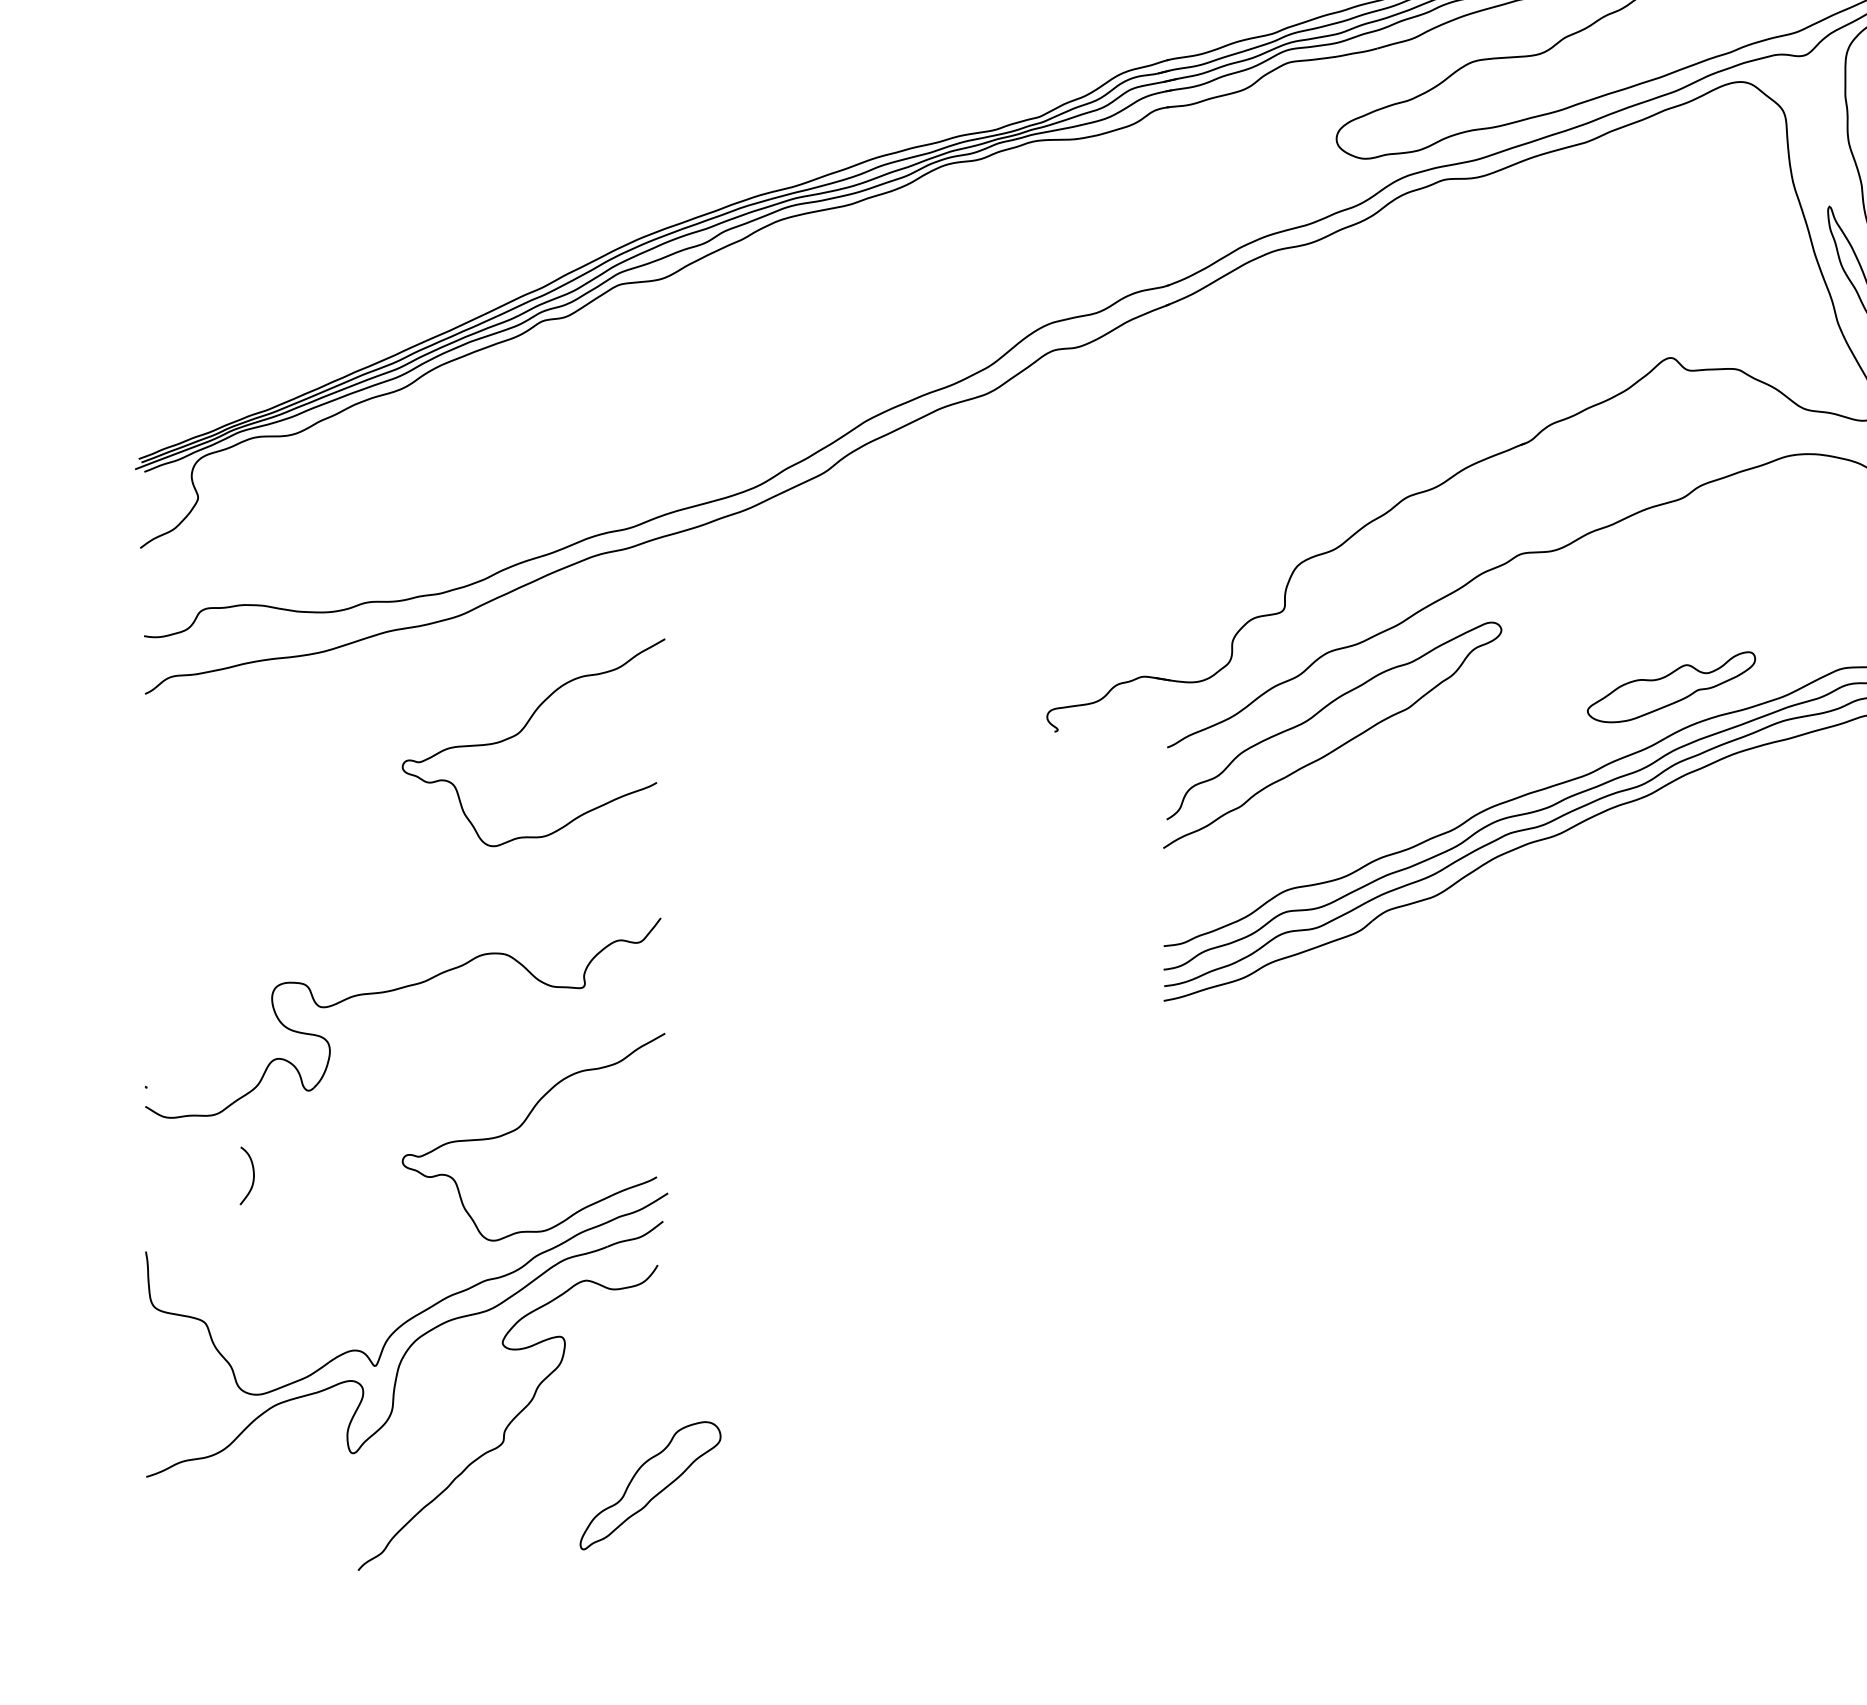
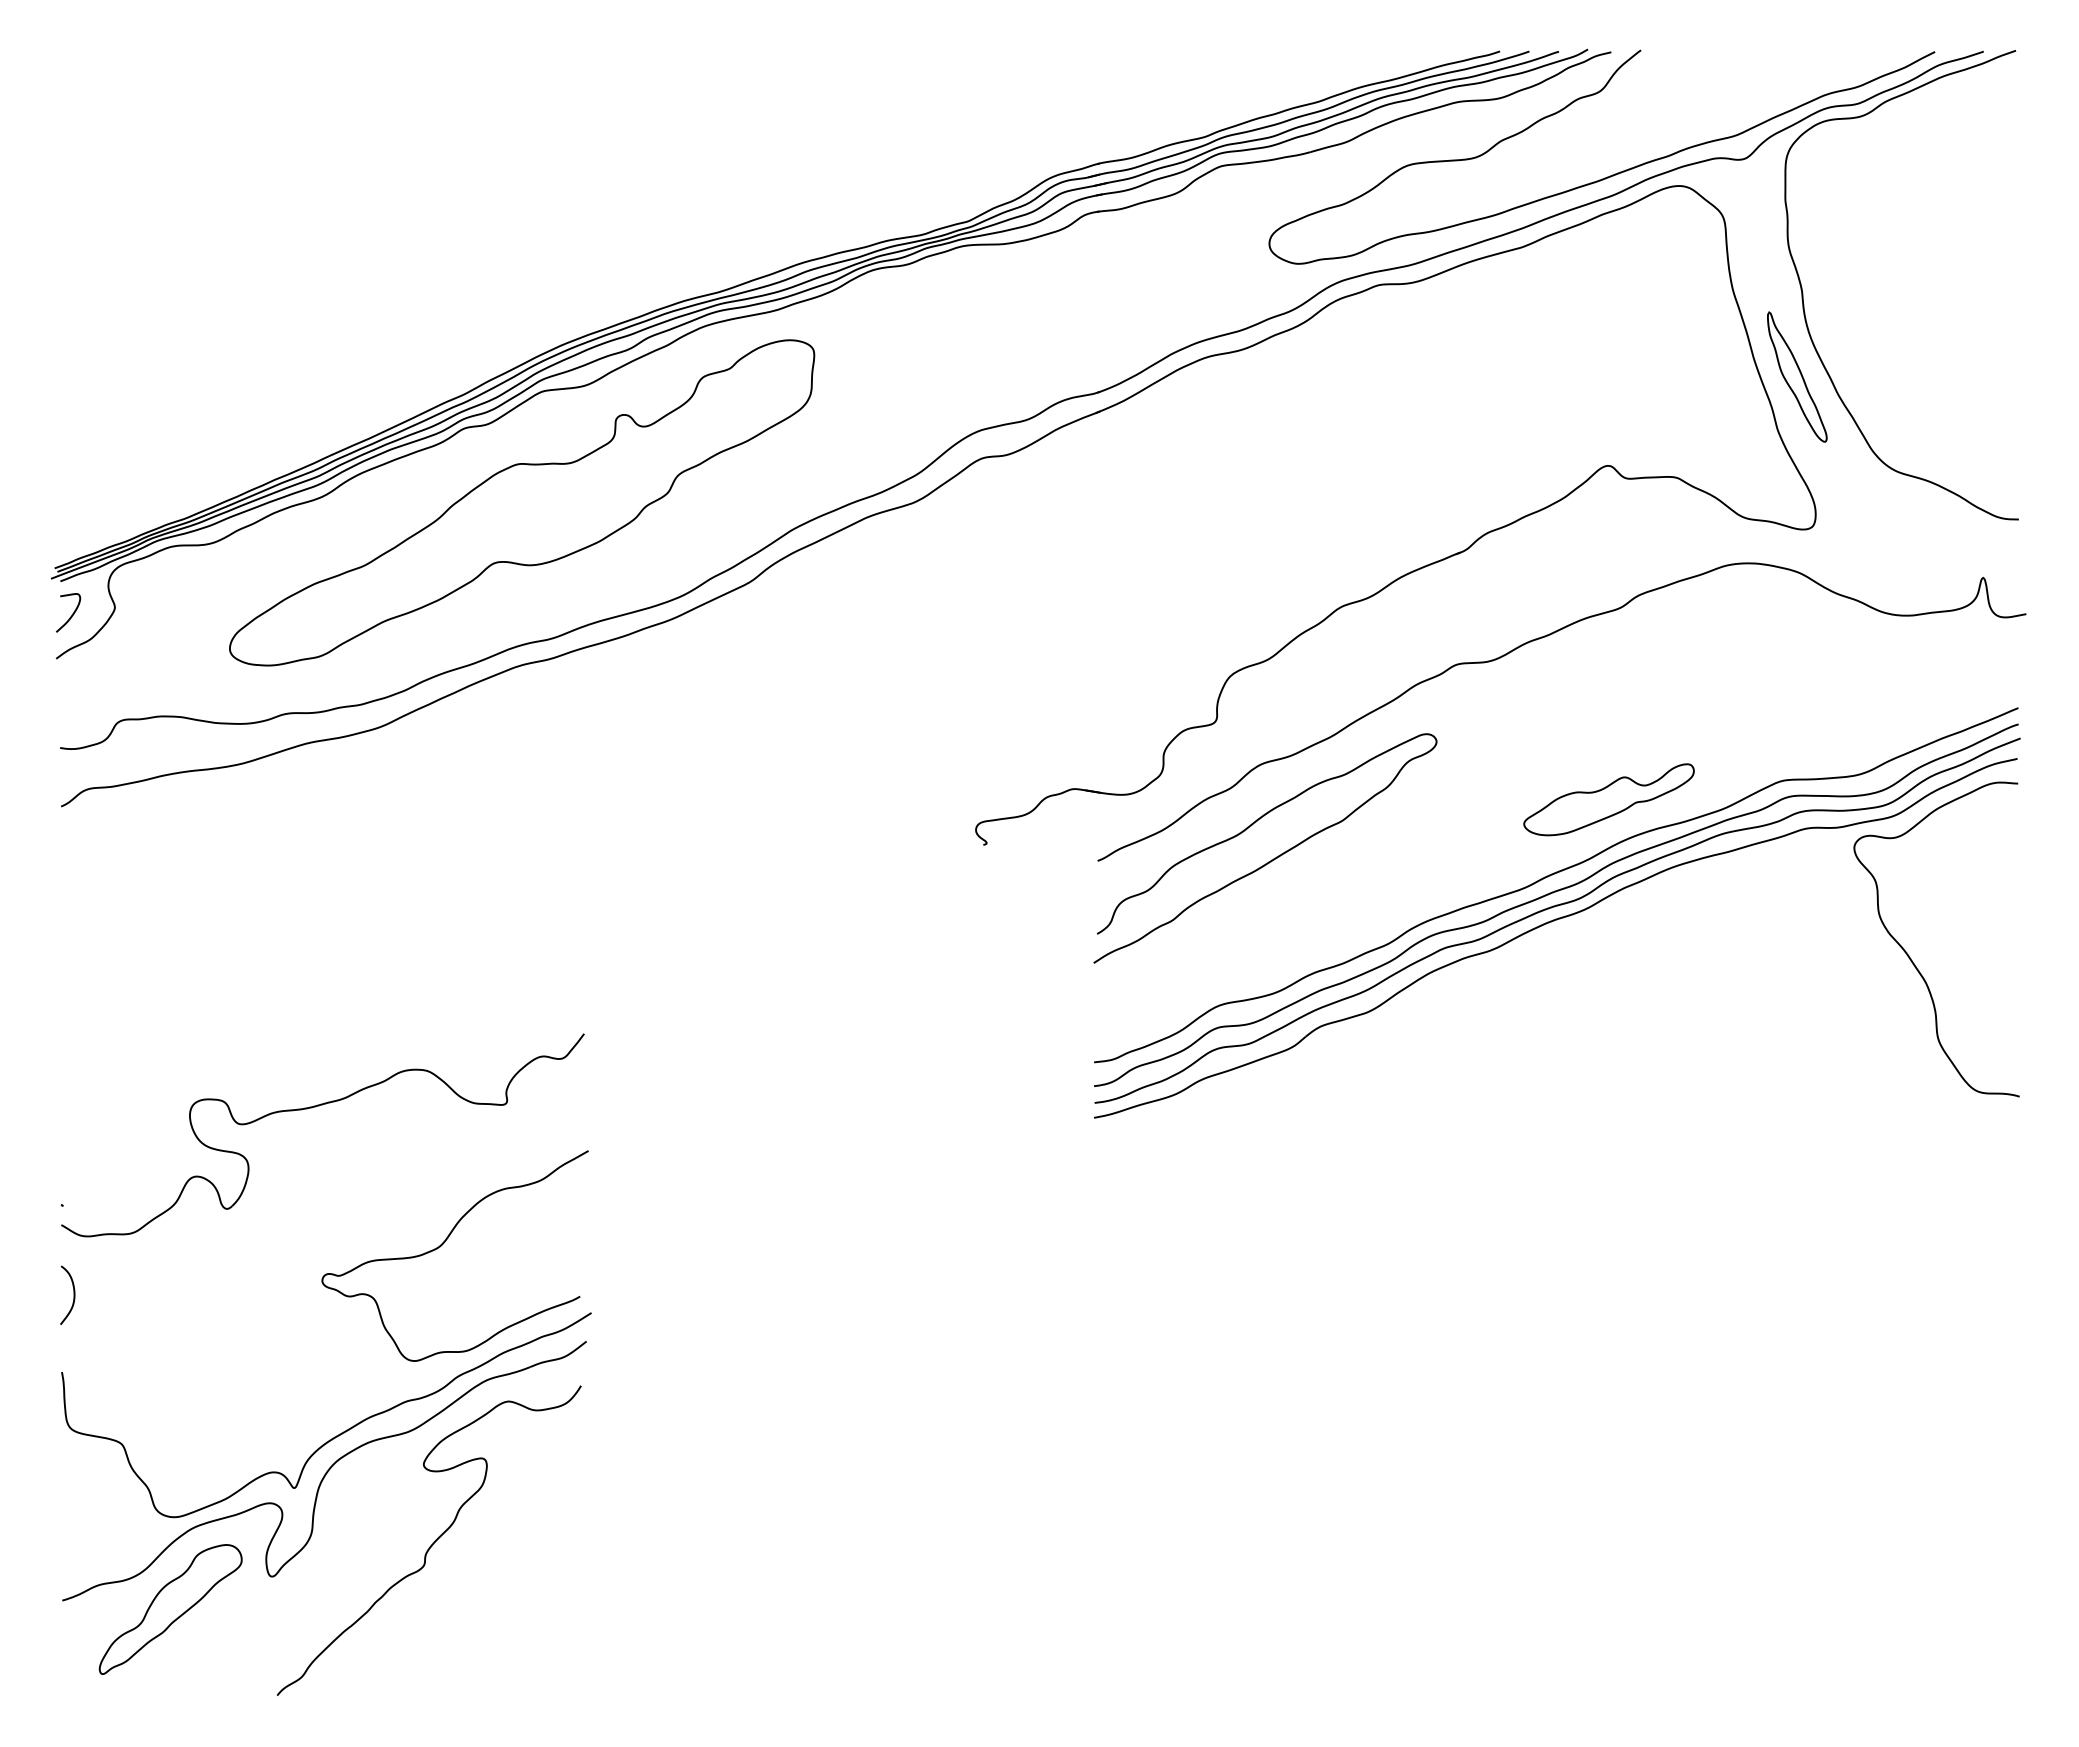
part: (600, 394) -> (522, 502), added
curve: (156, 503) -> (72, 613), added
curve: (522, 731) -> (443, 844), removed
curve: (252, 1175) -> (73, 1294), moved
part: (650, 1485) -> (170, 1609), moved

